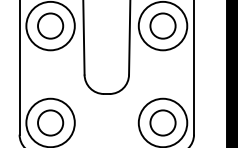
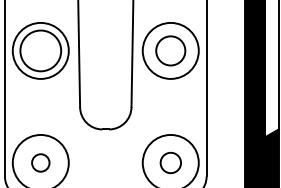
circle: (50, 25) -> (40, 50), size x1.4
circle: (50, 122) -> (40, 162), size x0.6
circle: (162, 122) -> (170, 162), size x0.7

